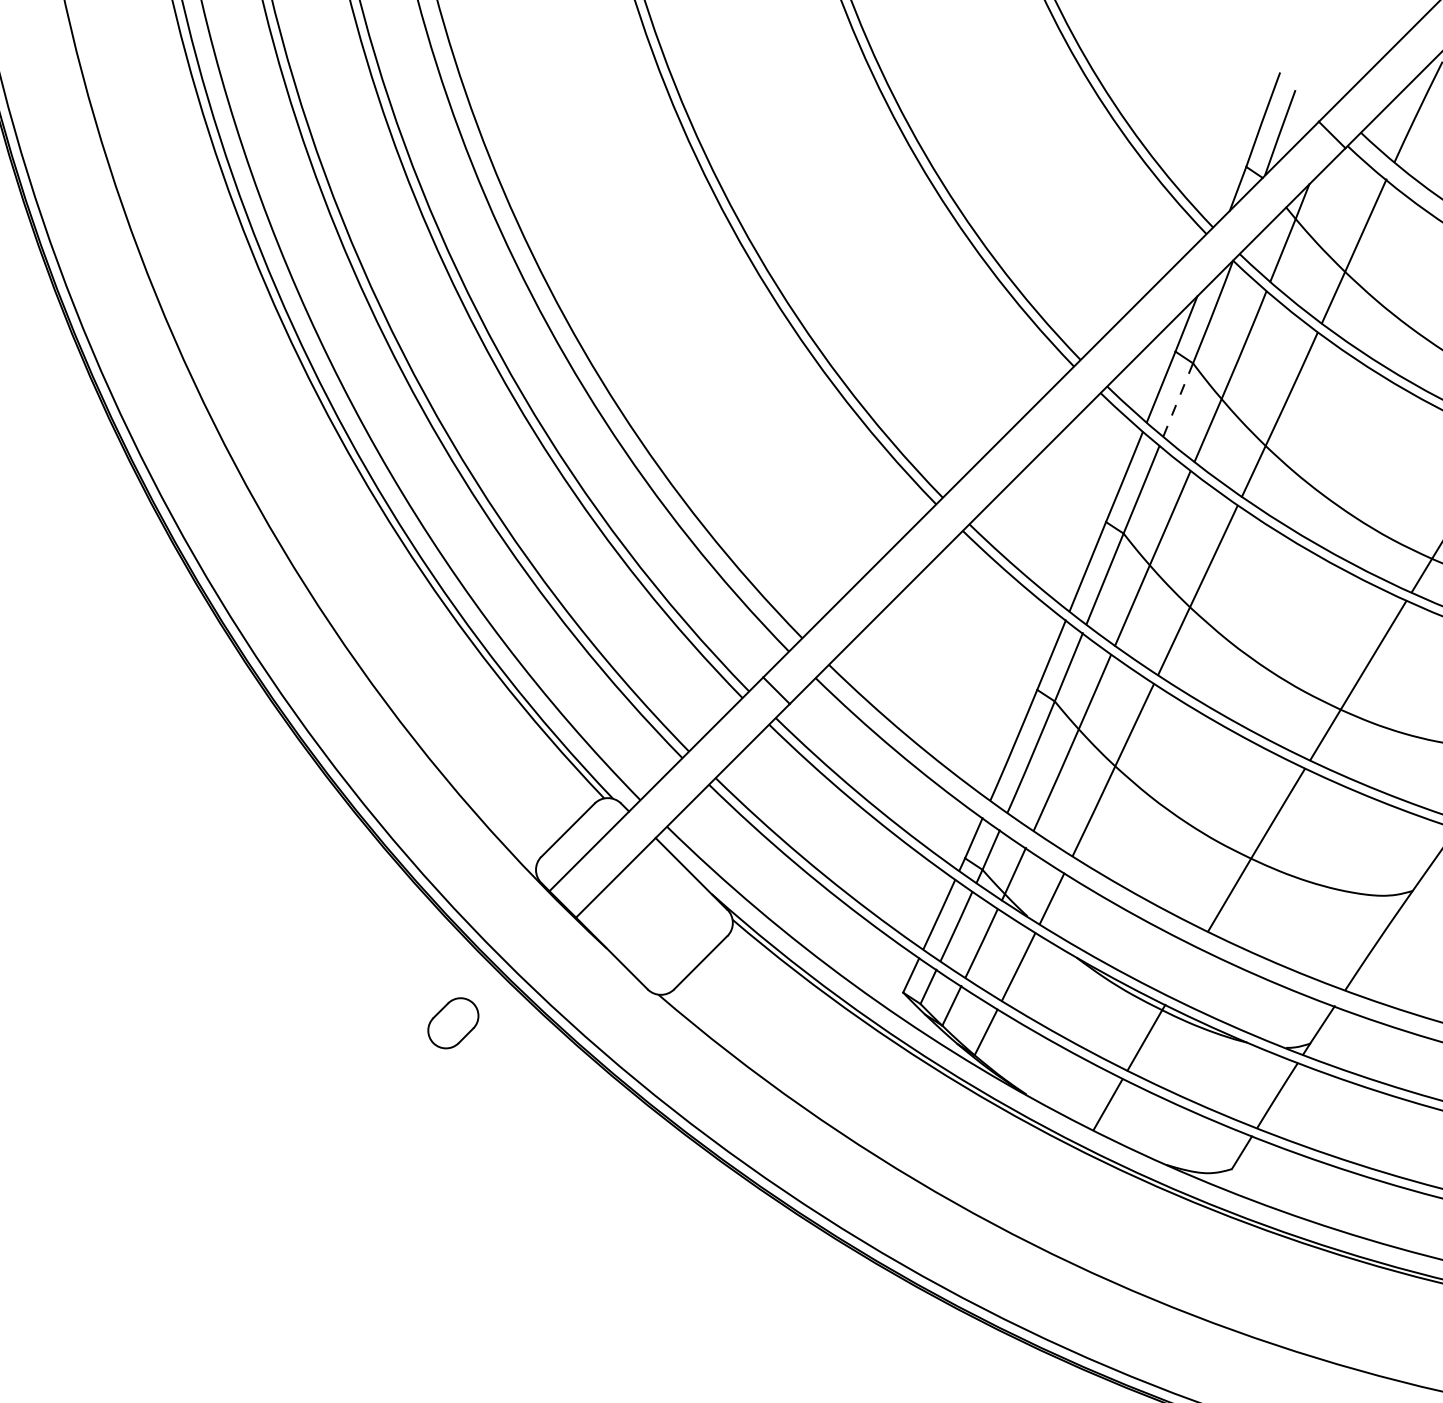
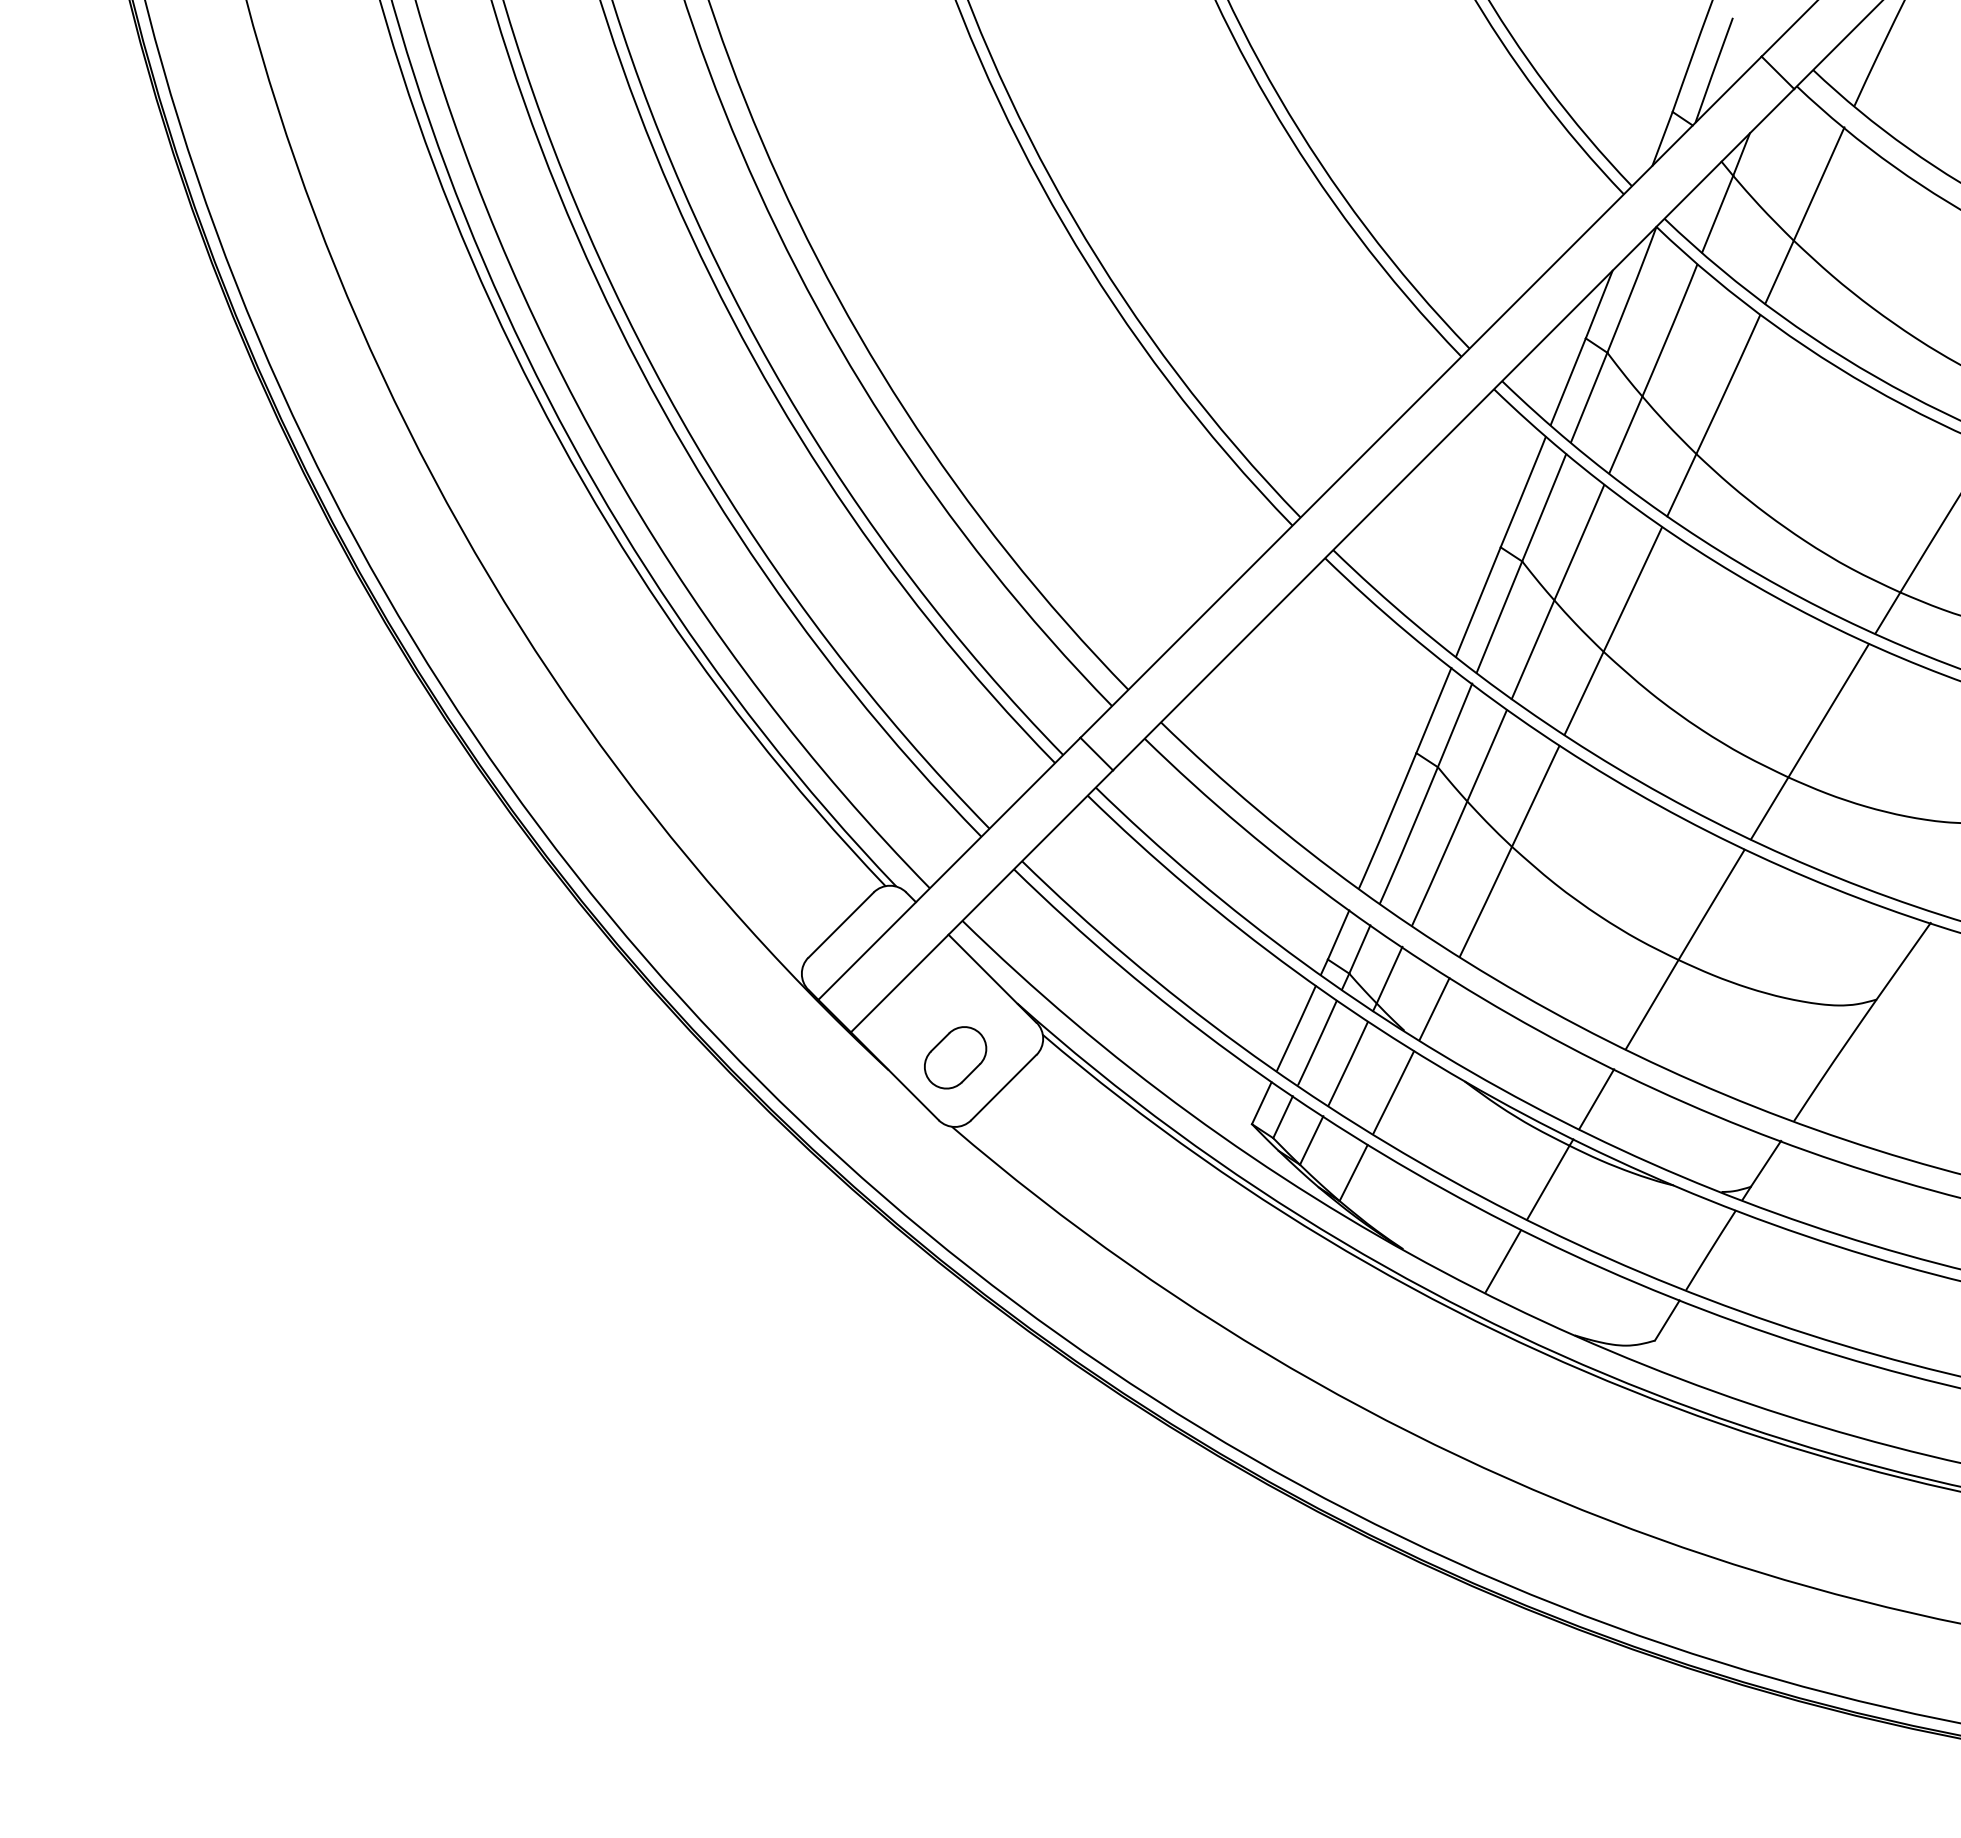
line: (1178, 399) -> (1589, 397), dashed -> solid
line: (1184, 972) -> (1596, 1099), added
part: (453, 1023) -> (955, 1057), moved

